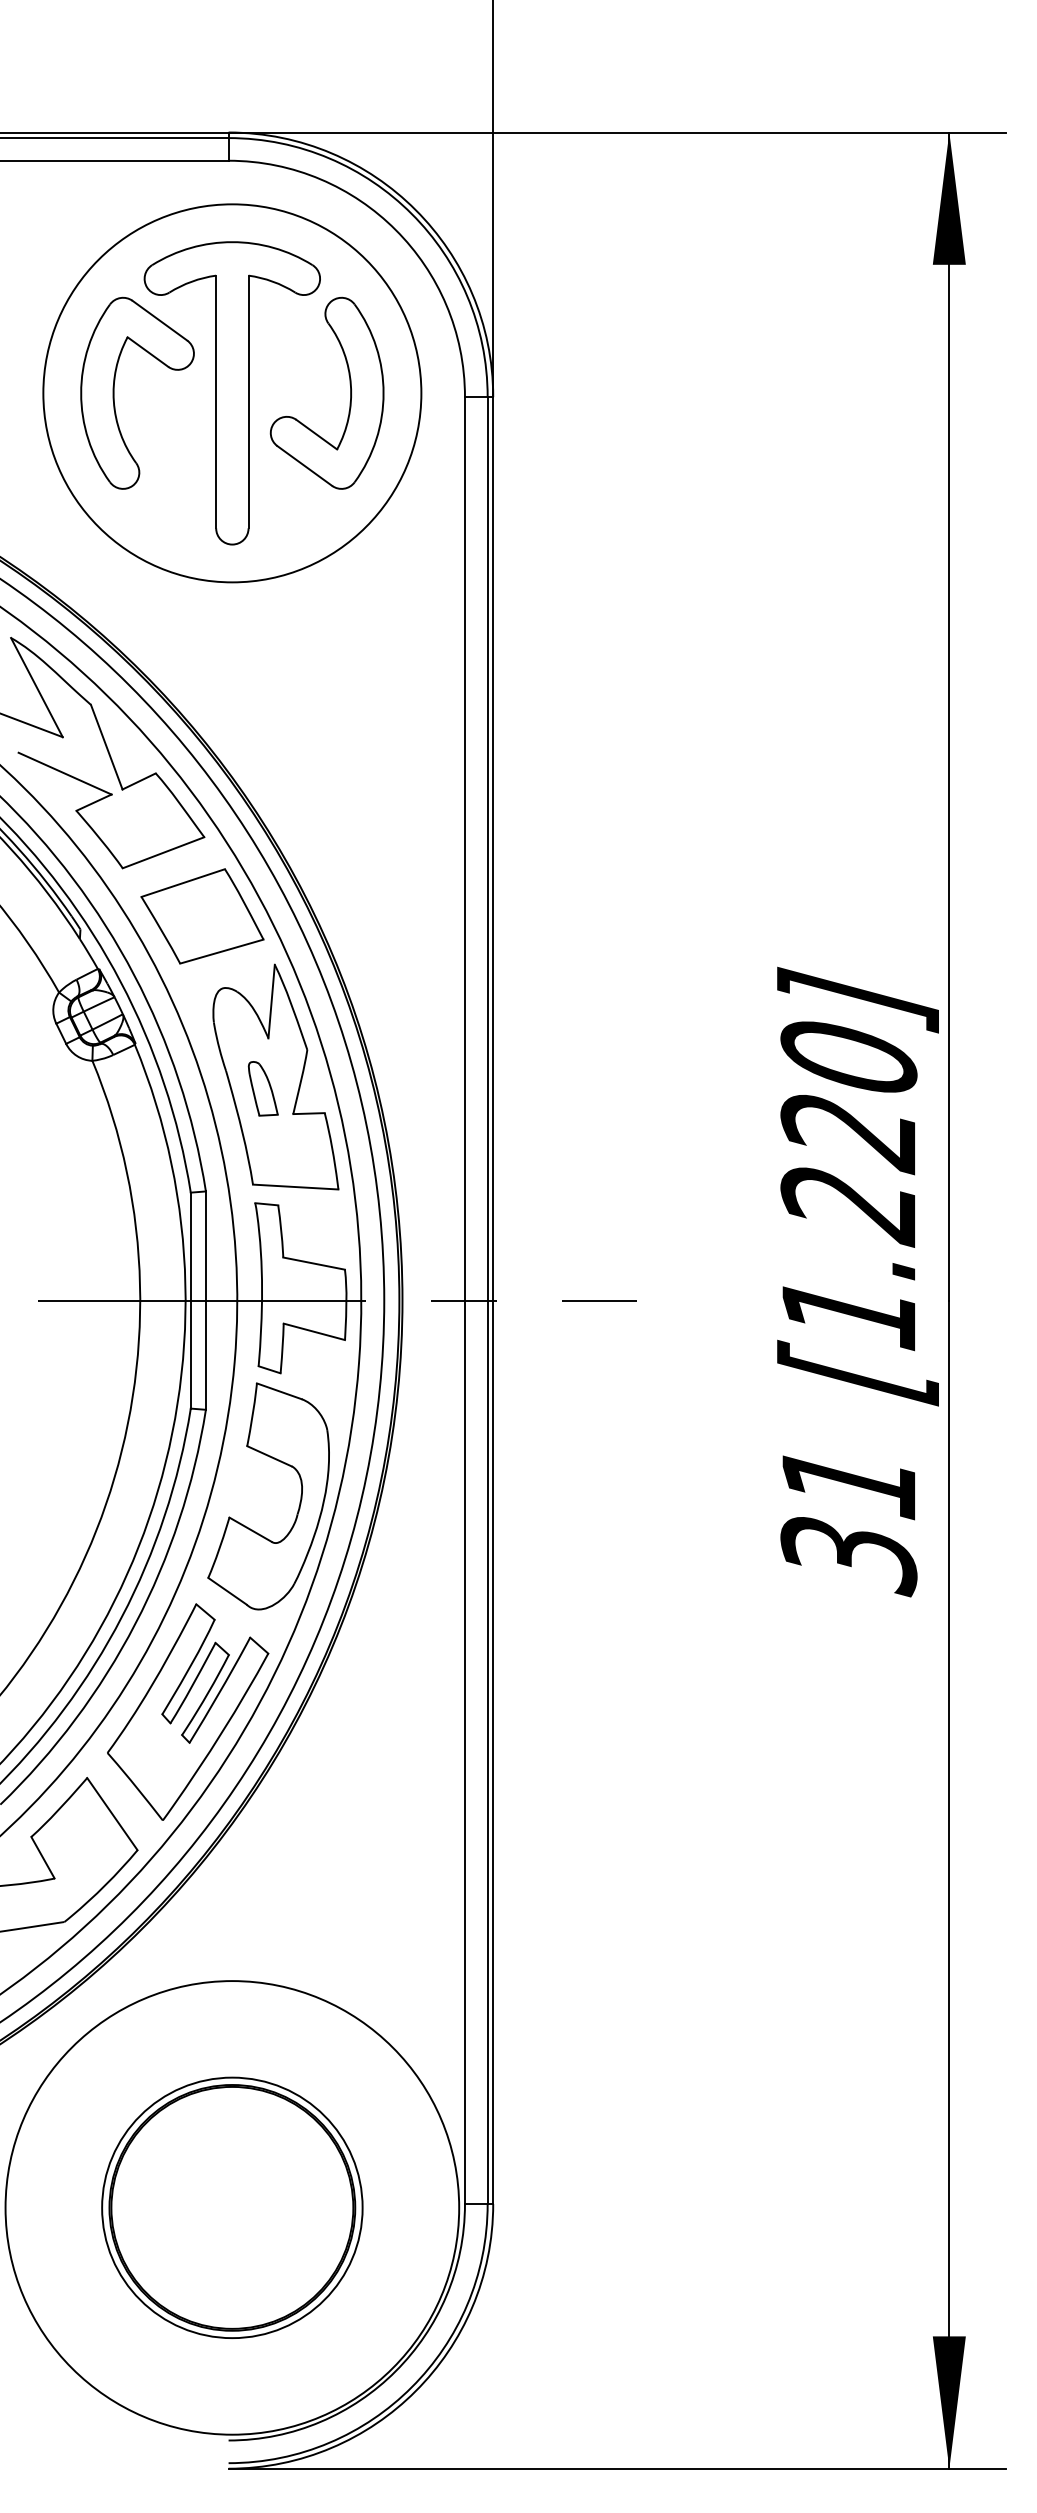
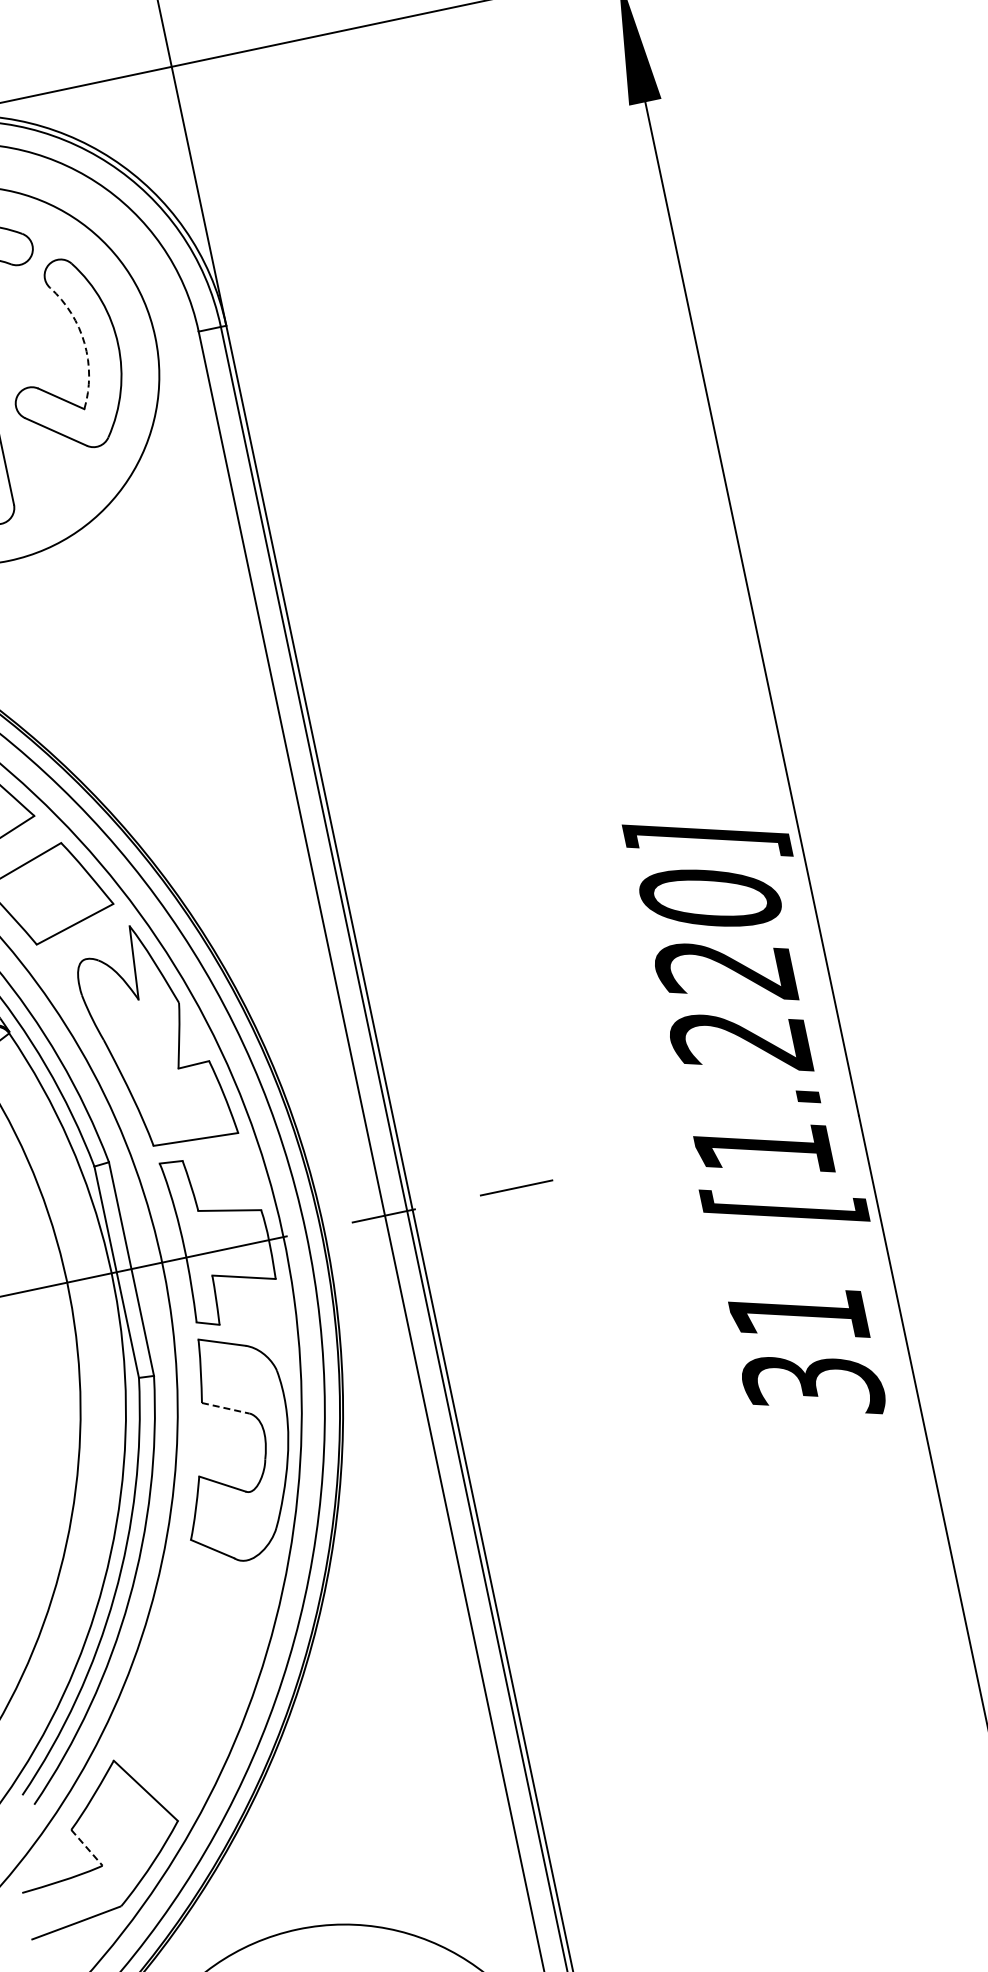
arc: (350, 385) -> (84, 343), solid -> dashed
part: (262, 1088) -> (143, 1049), removed
line: (269, 1456) -> (225, 1408), solid -> dashed
part: (188, 1711) -> (199, 1674), removed
line: (42, 1857) -> (86, 1847), solid -> dashed

